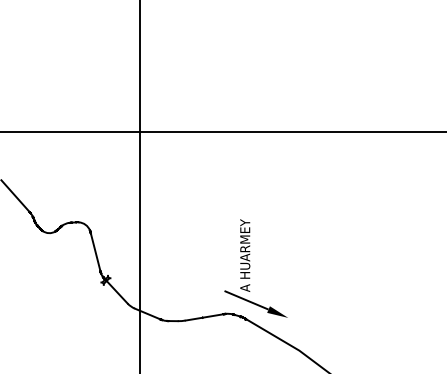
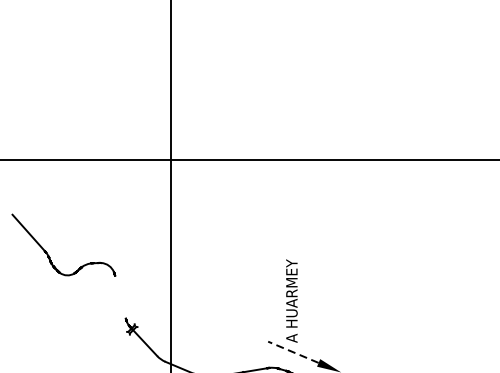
line: (95, 251) -> (120, 296), removed
line: (246, 300) -> (293, 352), solid -> dashed

